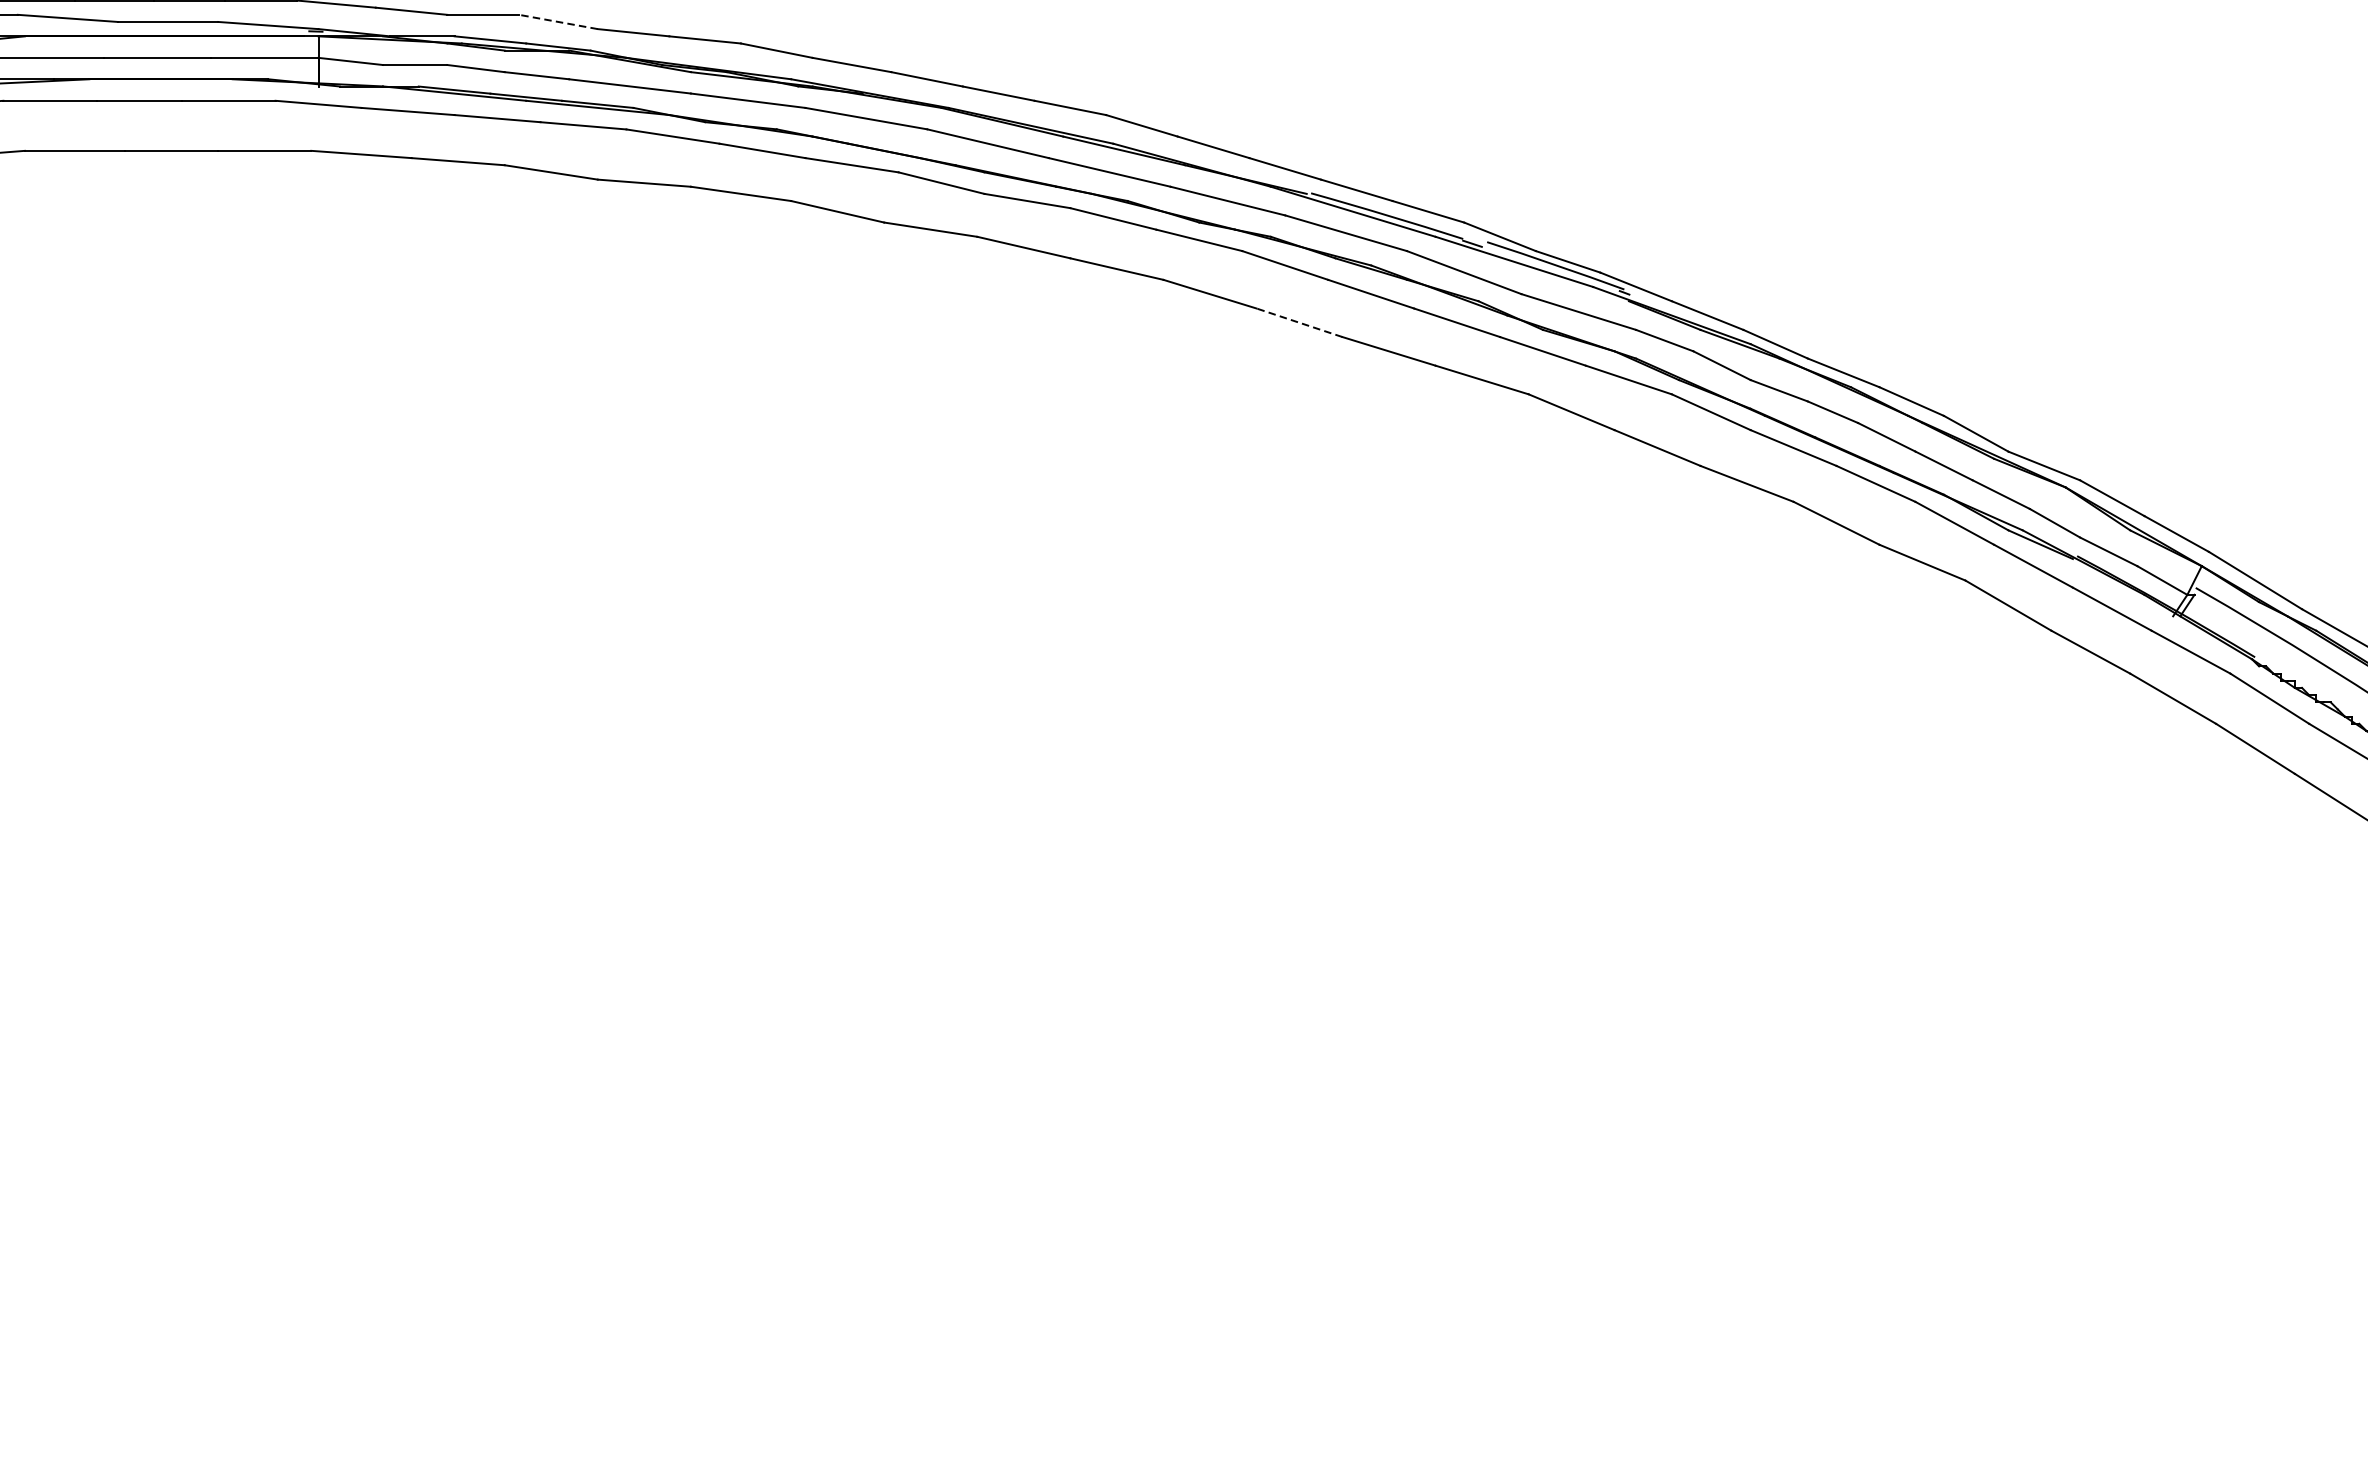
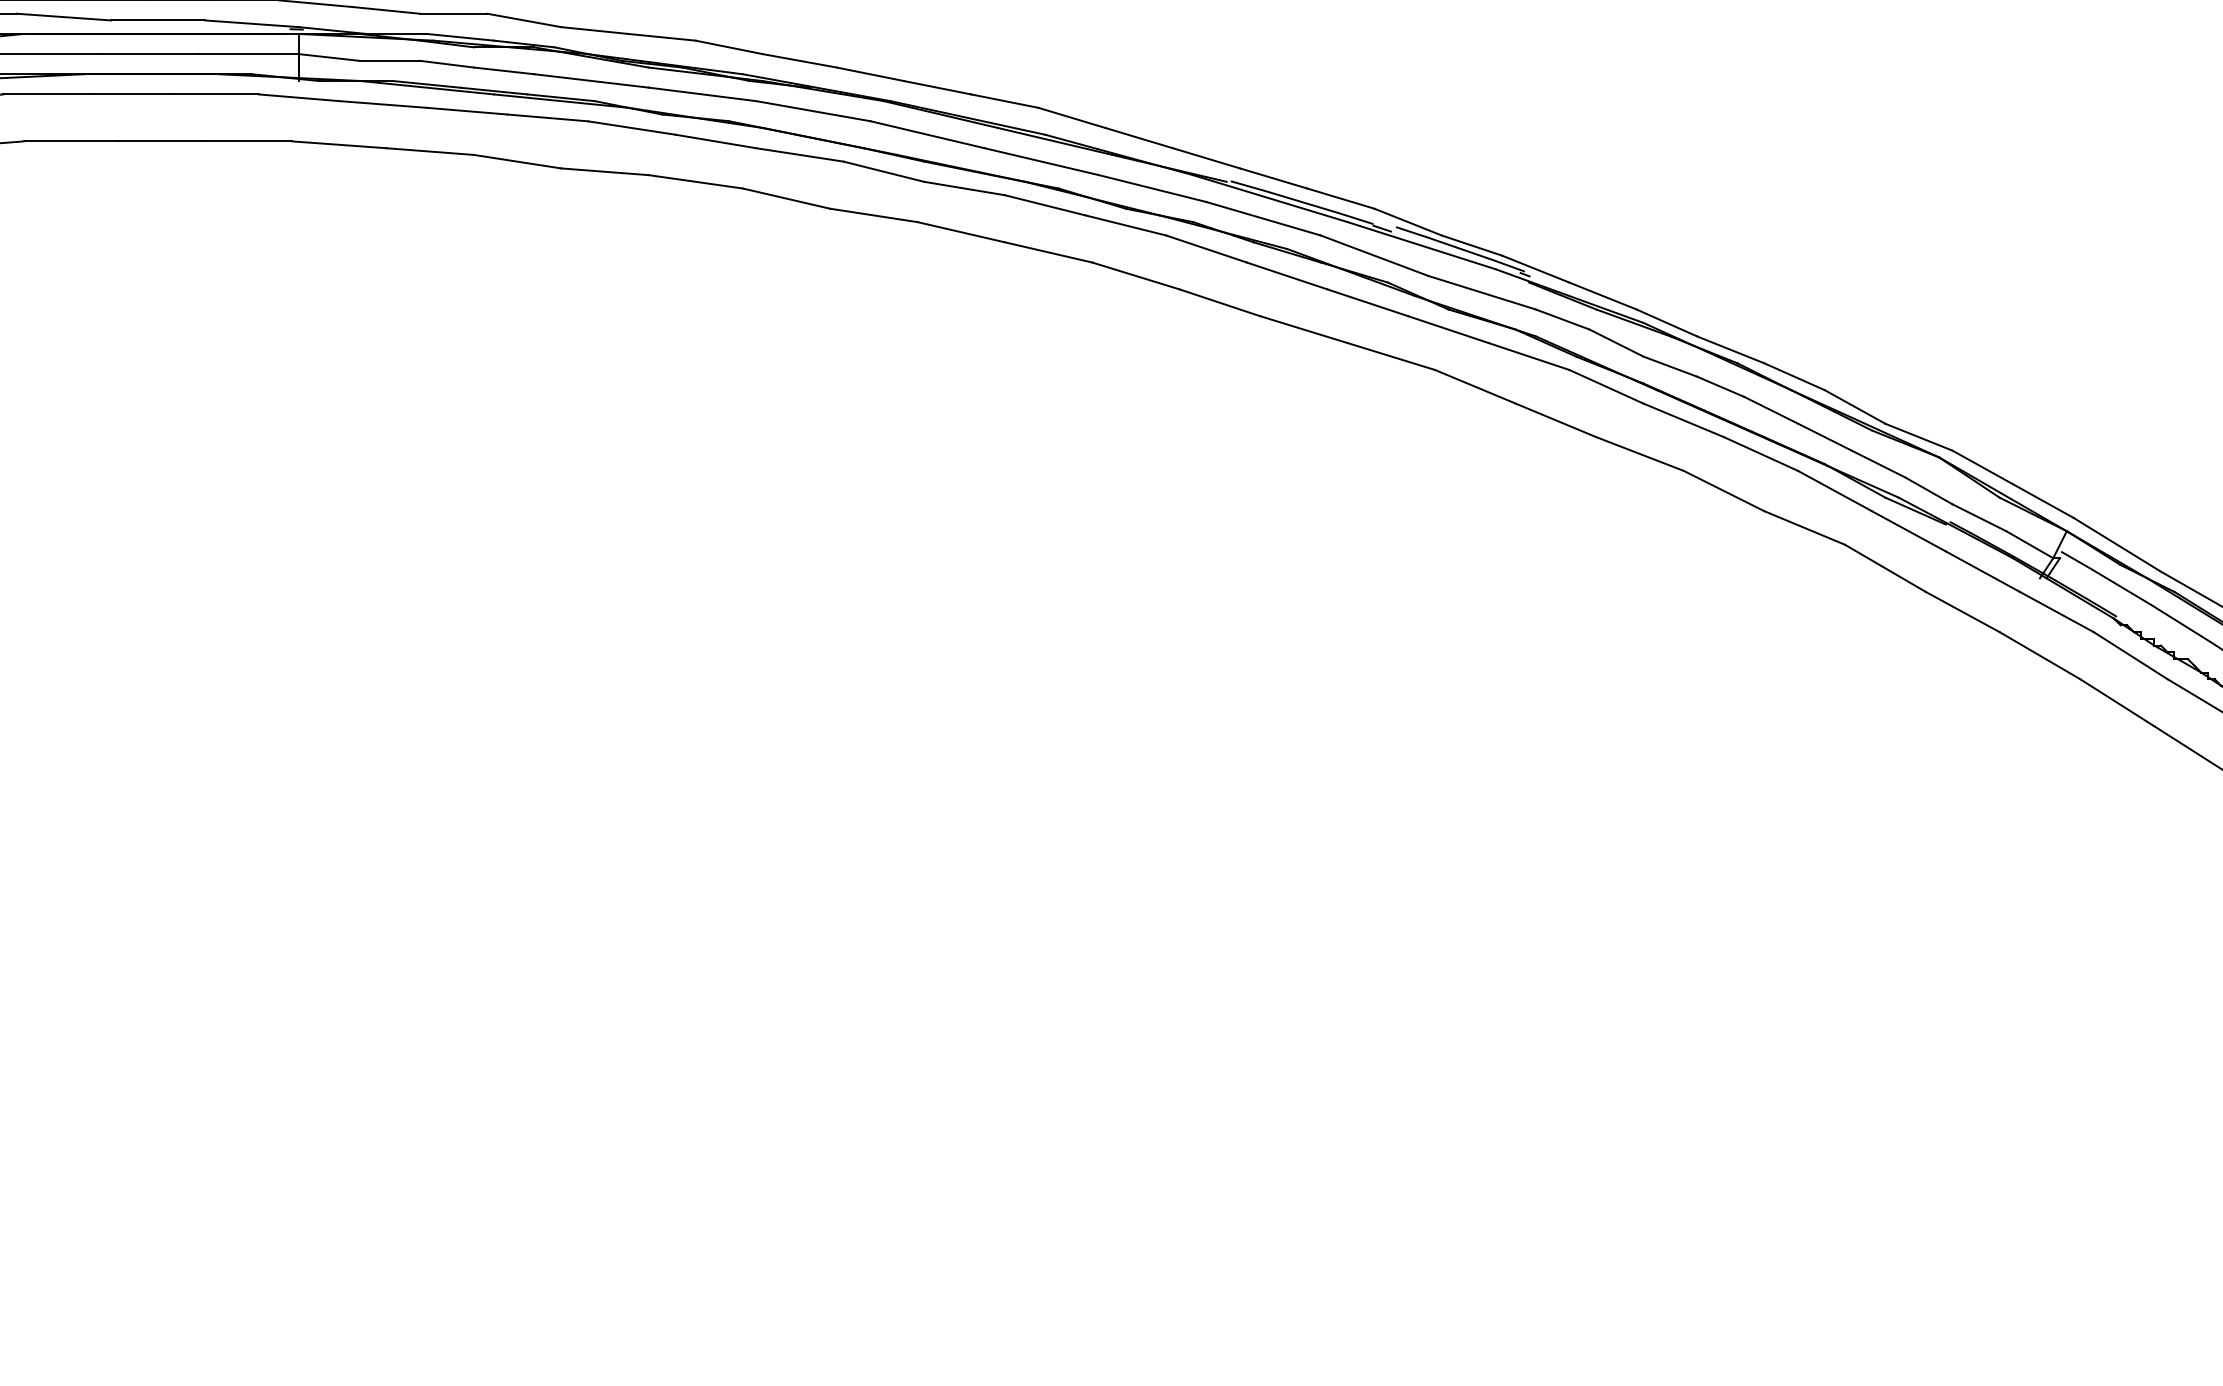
line: (558, 22) -> (524, 20), dashed -> solid
line: (1299, 322) -> (1219, 302), dashed -> solid

